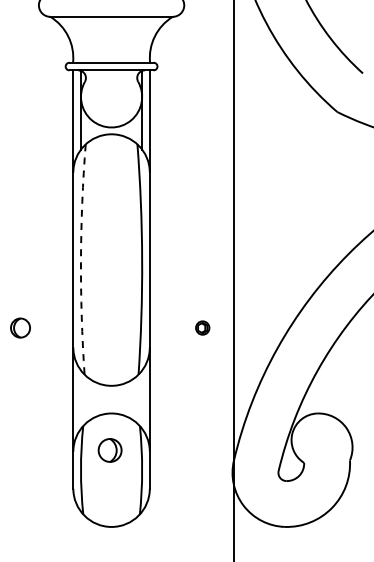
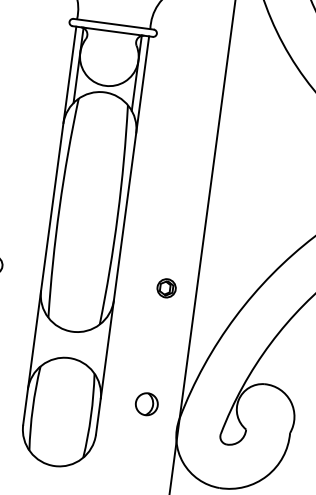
arc: (80, 259) -> (59, 207), dashed -> solid
part: (202, 327) -> (166, 287), size x1.43
part: (109, 450) -> (146, 404), moved

